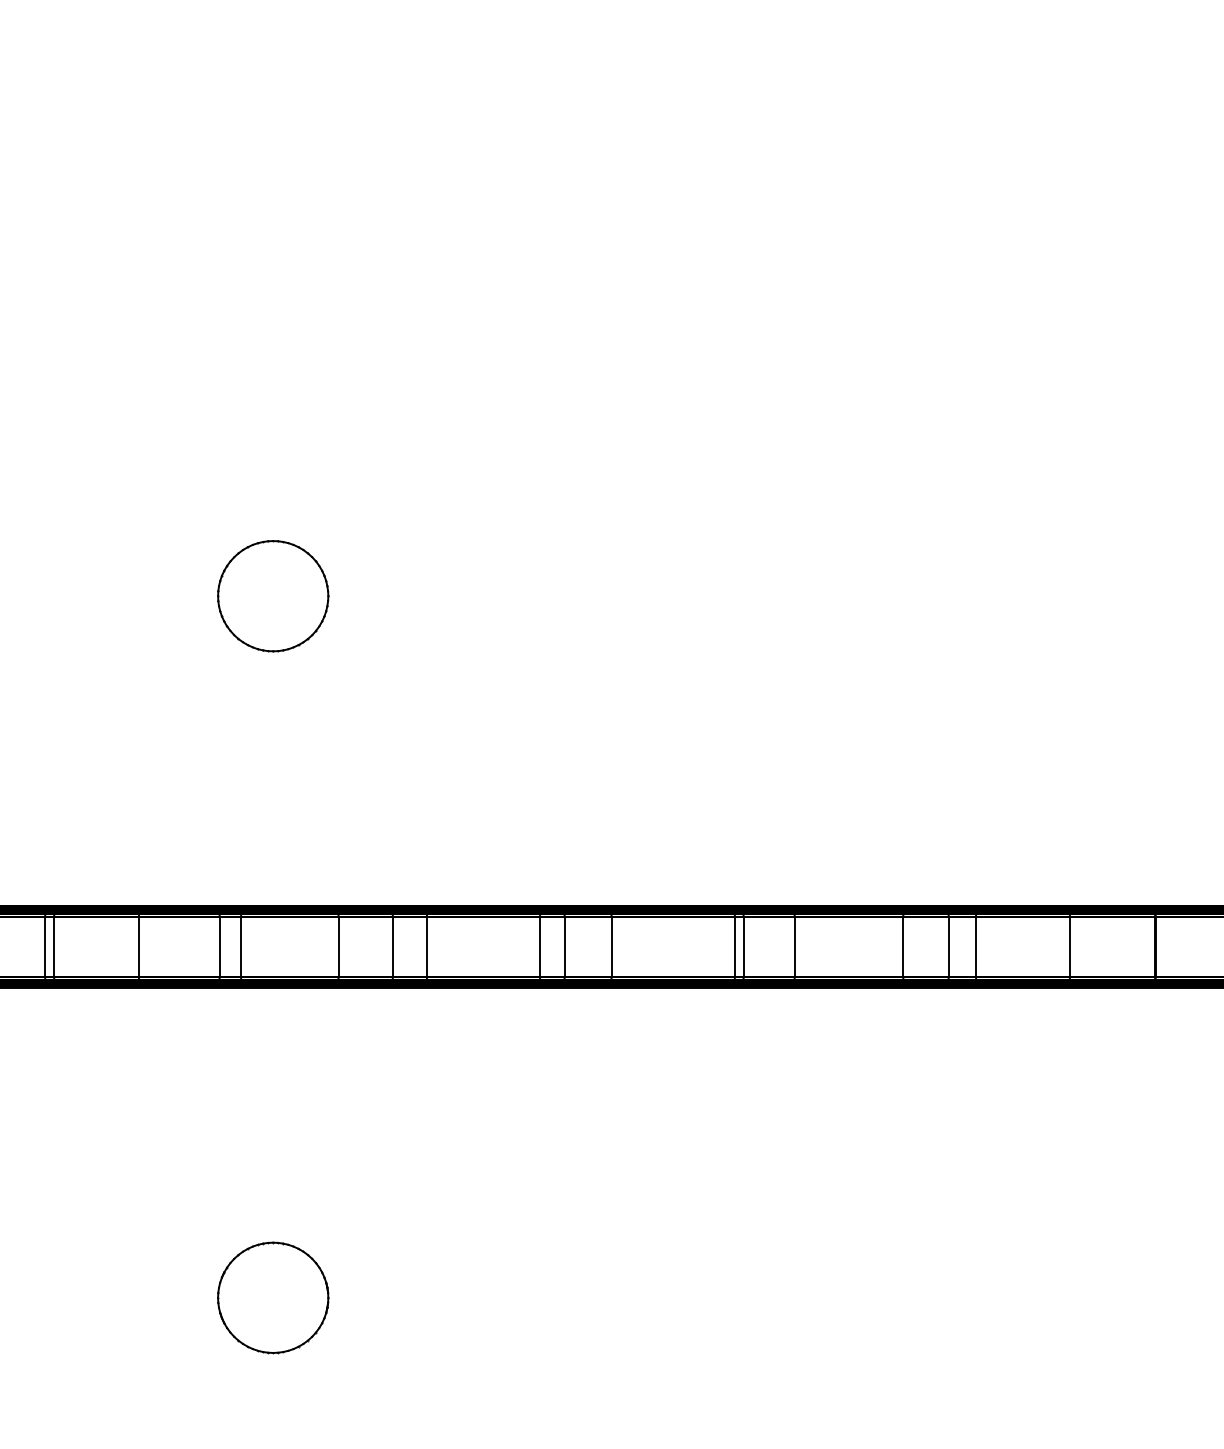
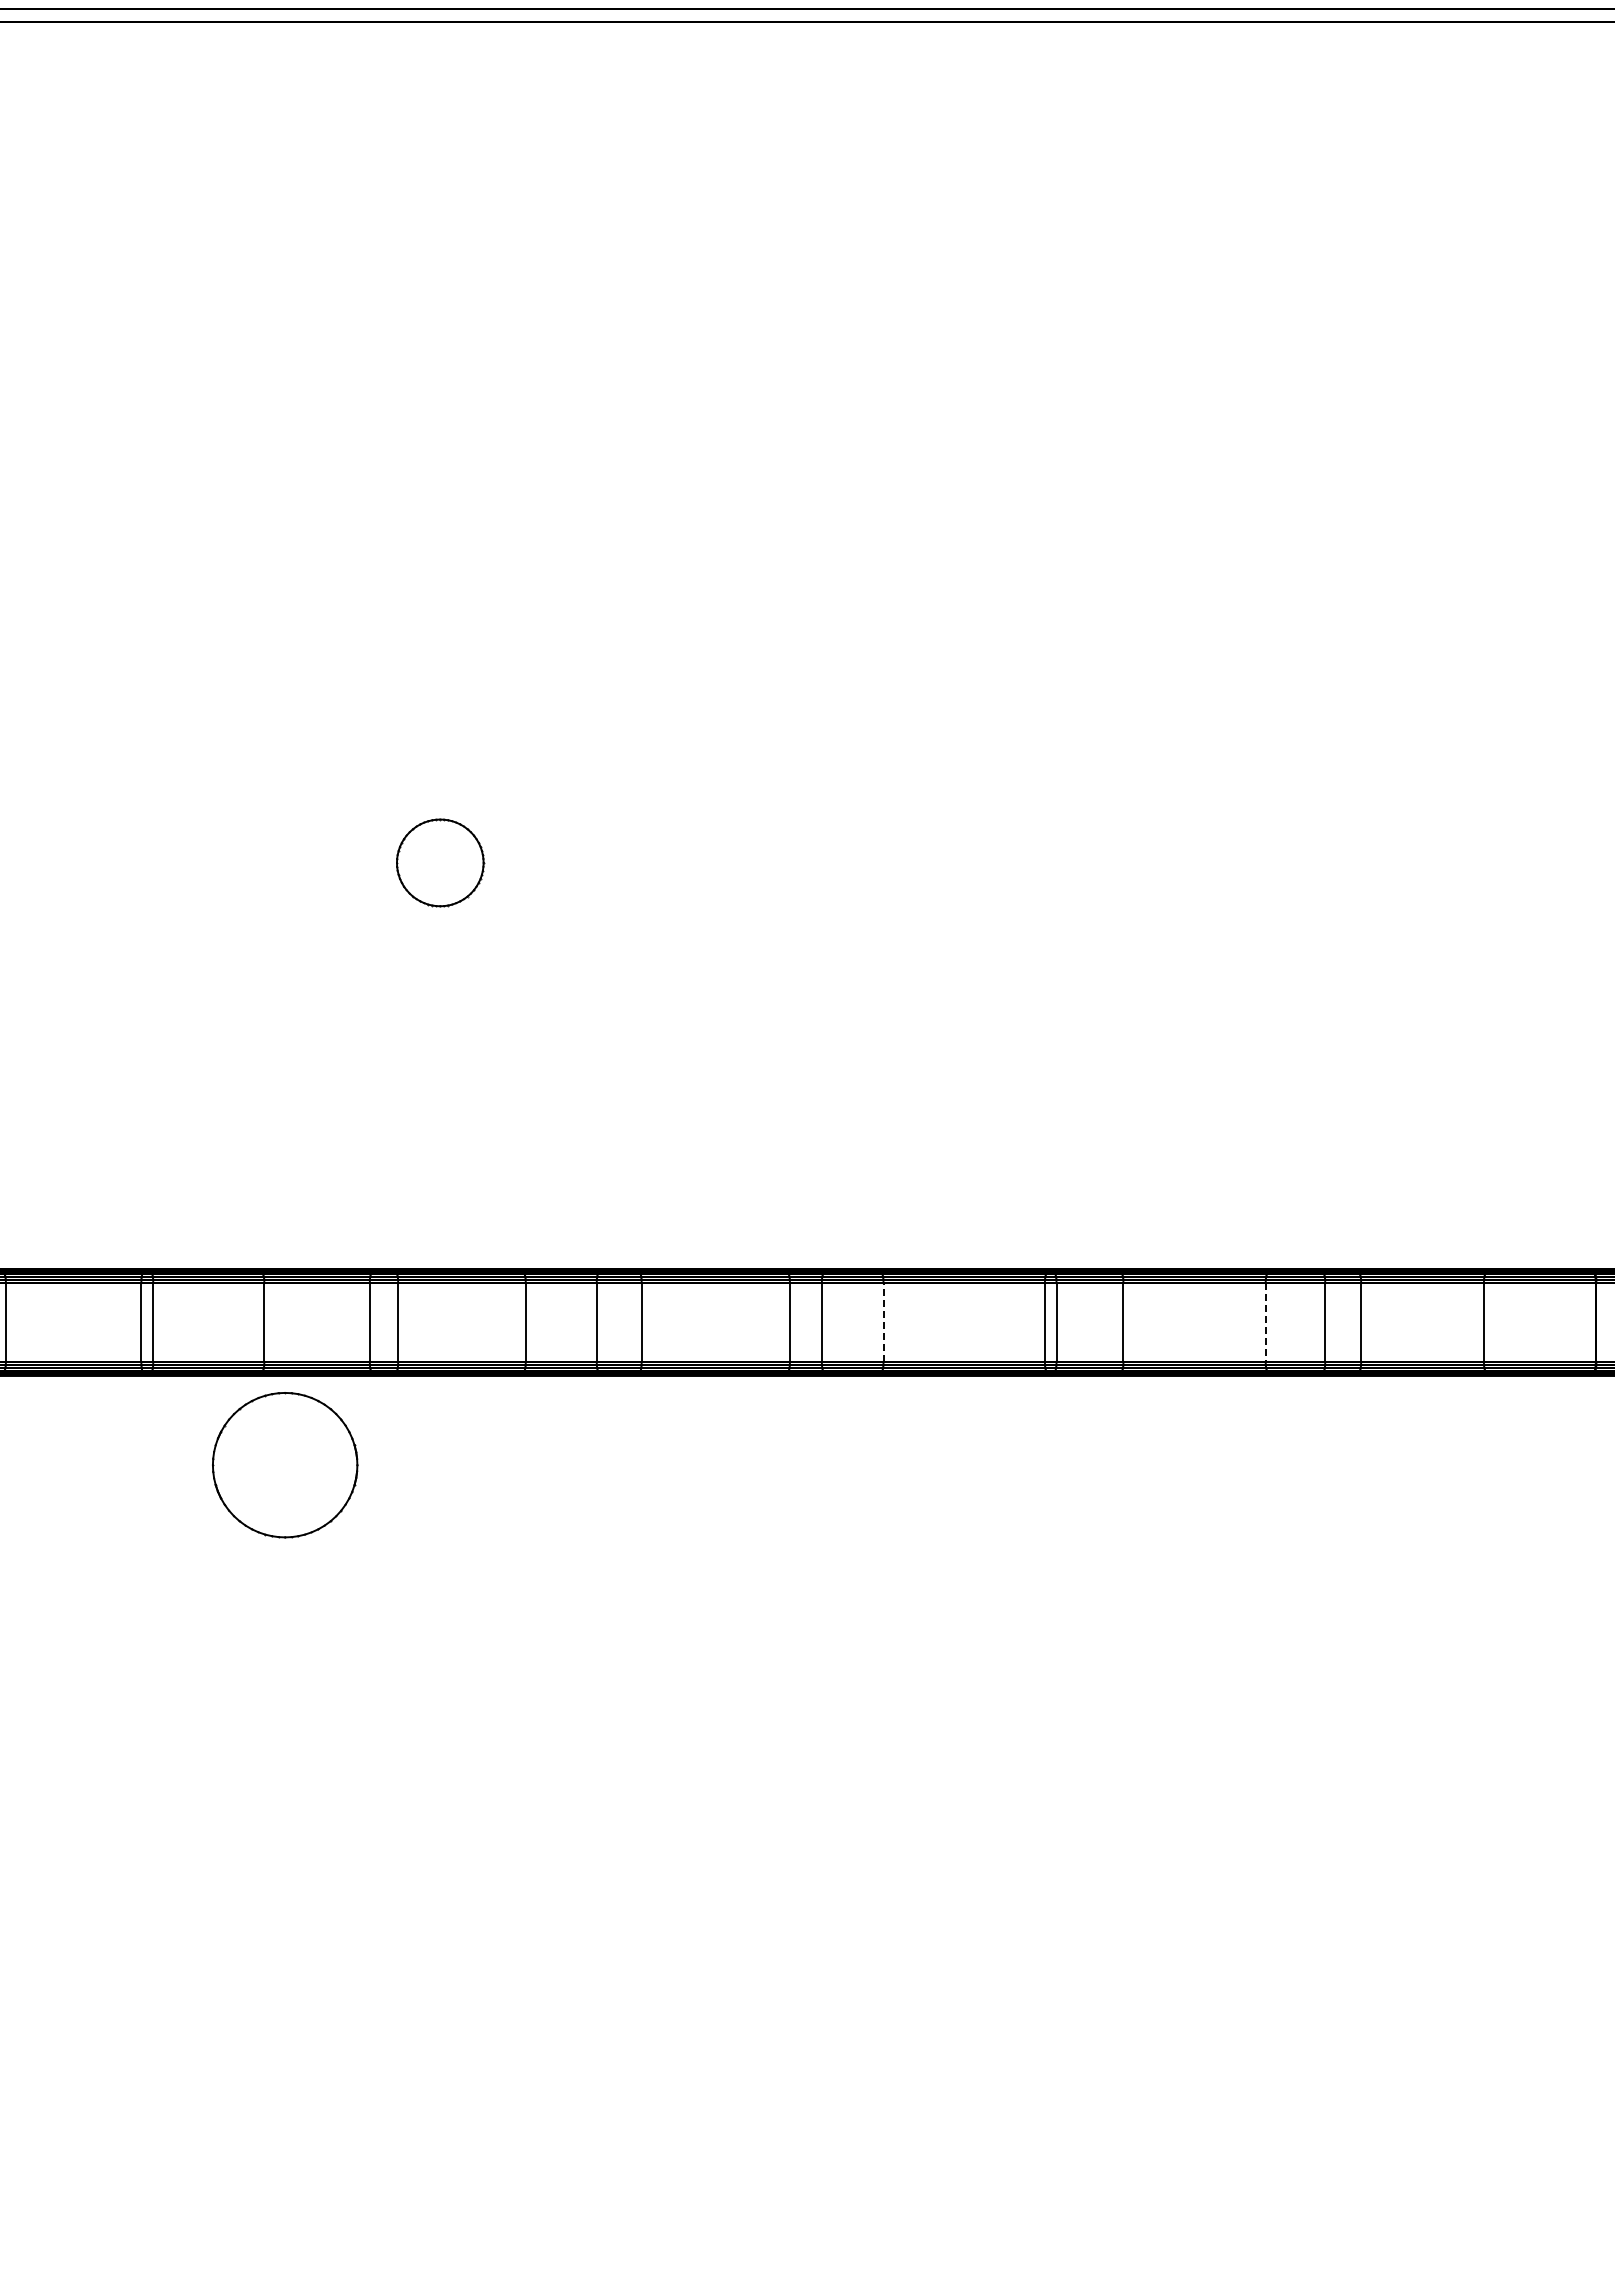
part: (273, 595) -> (440, 862), size x0.6
line: (611, 947) -> (883, 1322), solid -> dashed
line: (903, 947) -> (1265, 1322), solid -> dashed
part: (273, 1298) -> (285, 1465), moved

